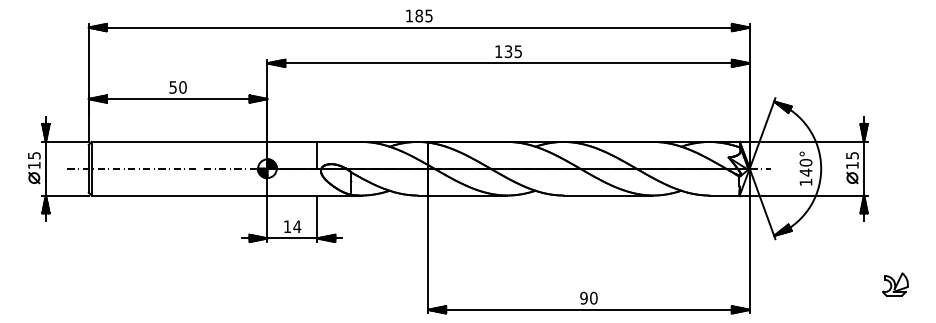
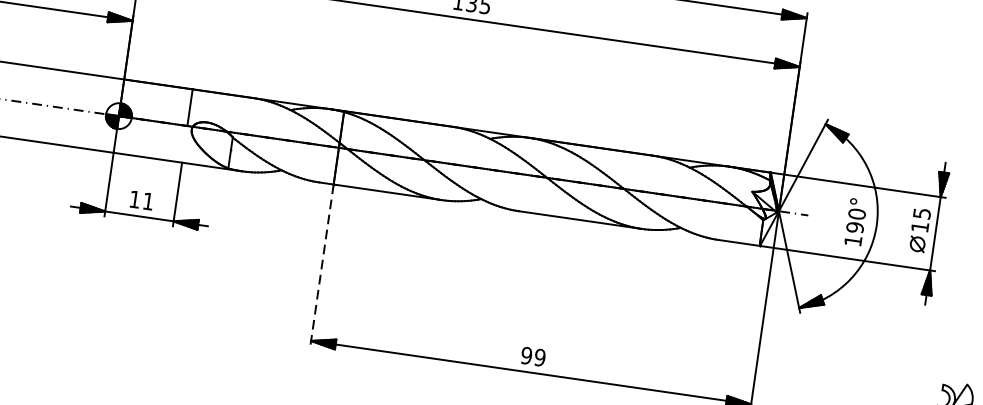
text: (805, 172) -> (854, 227), 140° -> 190°
text: (297, 226) -> (148, 201), 14 -> 11
line: (428, 254) -> (322, 265), solid -> dashed
text: (593, 298) -> (539, 358), 90 -> 99

